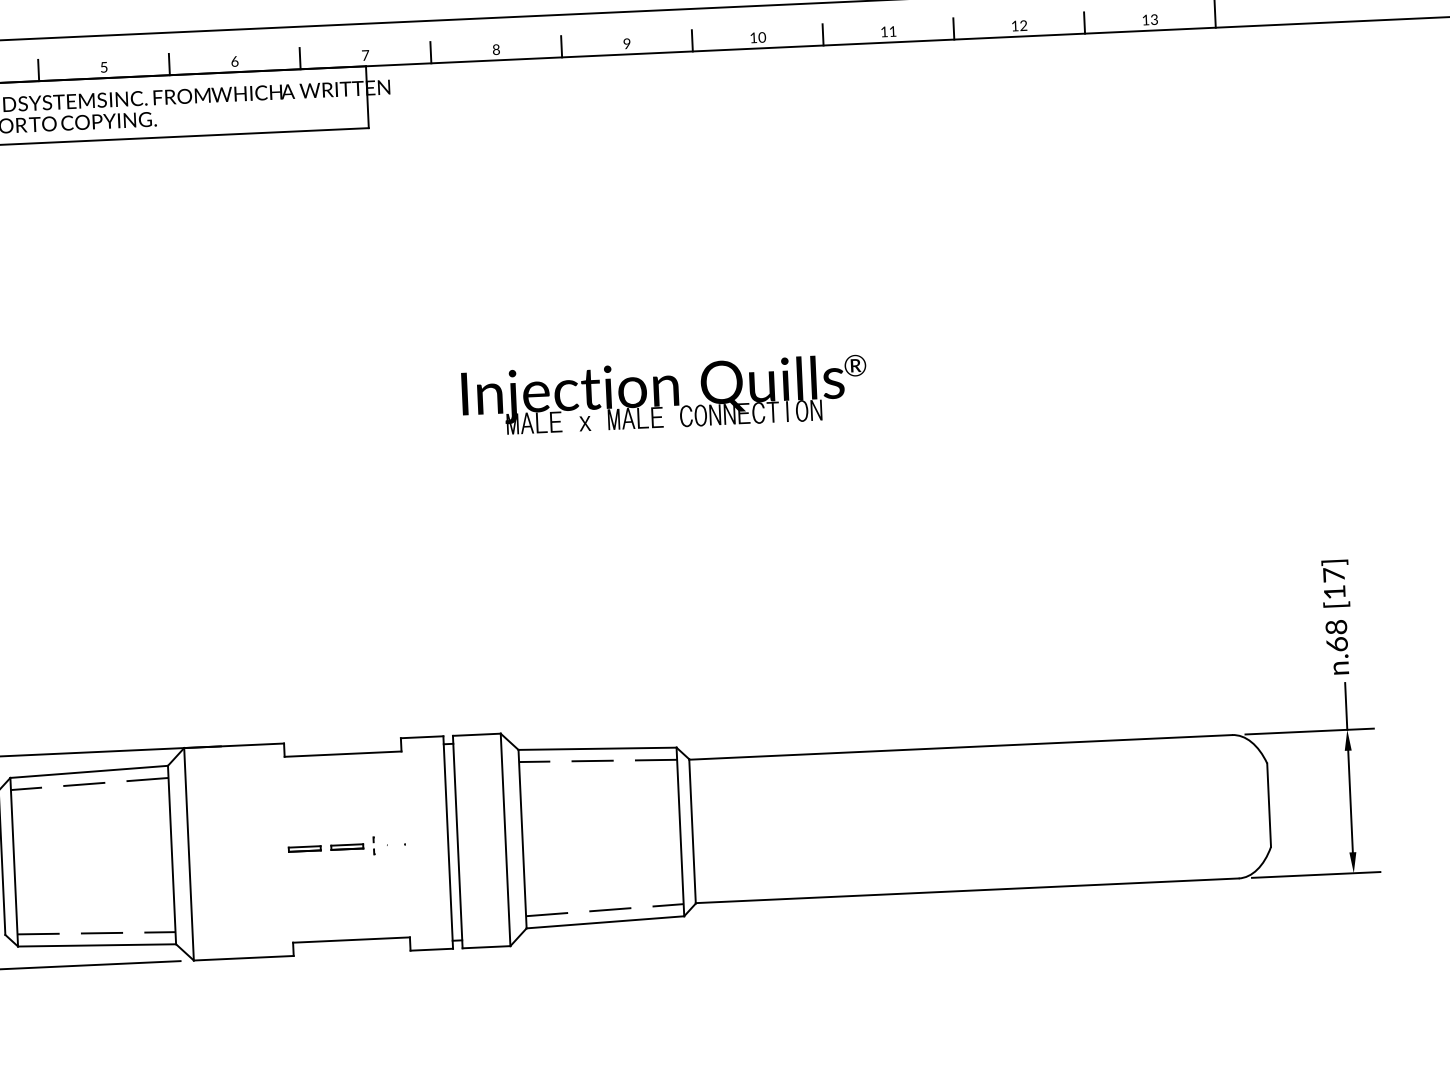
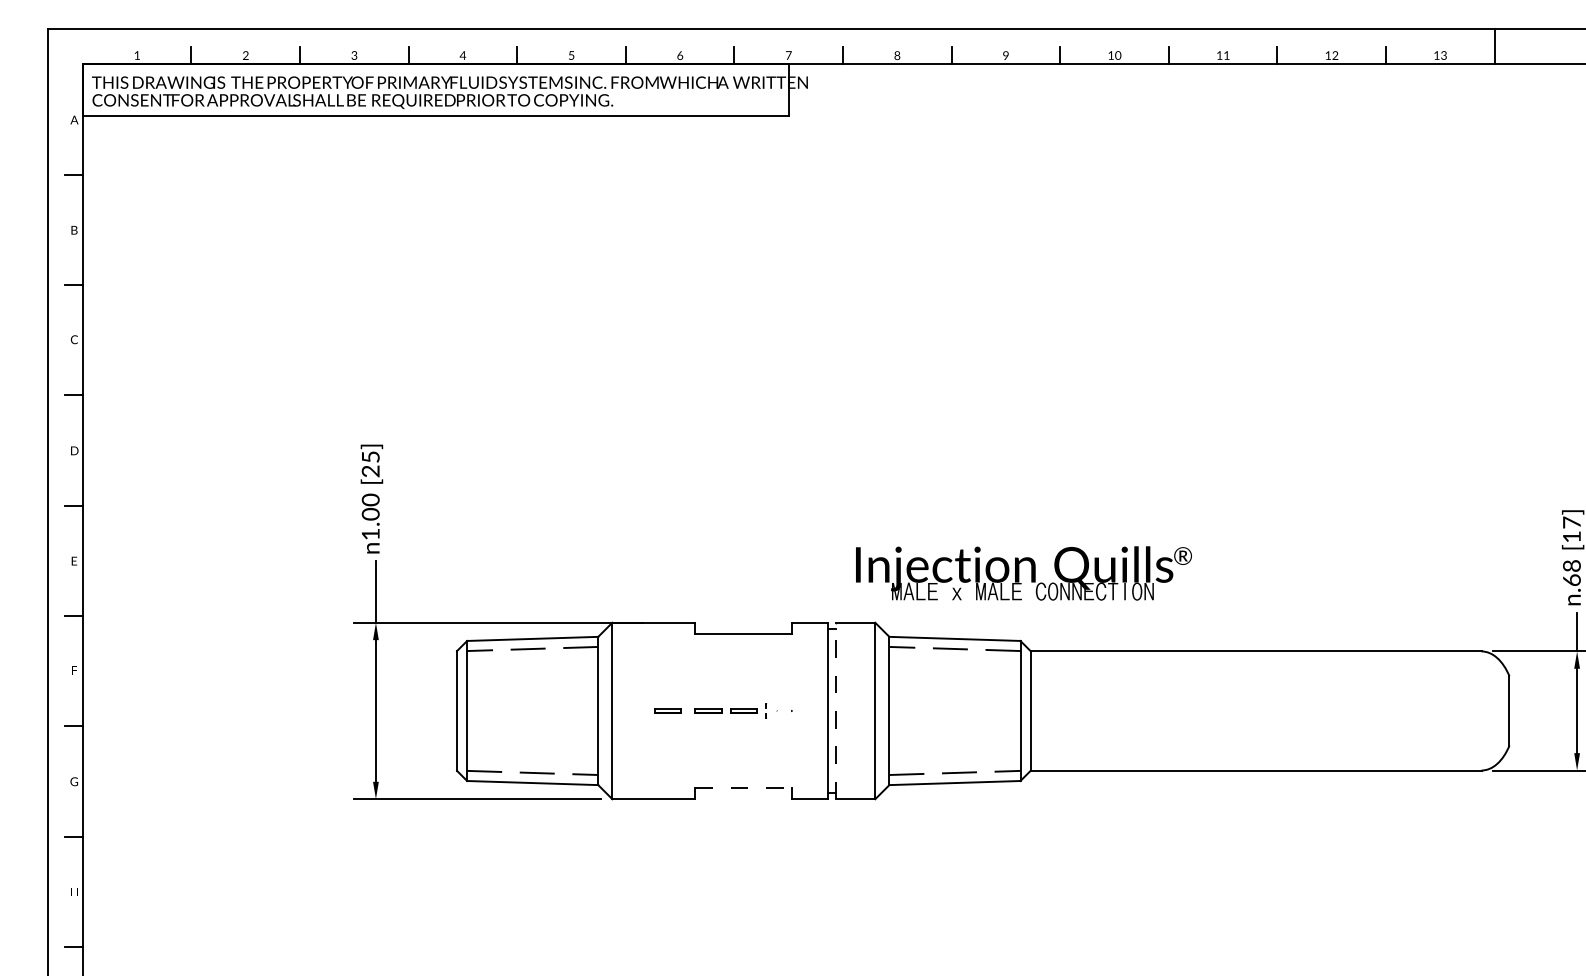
text: (664, 395) -> (1023, 573), moved
line: (457, 841) -> (835, 710), solid -> dashed
part: (255, 850) -> (667, 710), added
line: (351, 940) -> (743, 788), solid -> dashed

